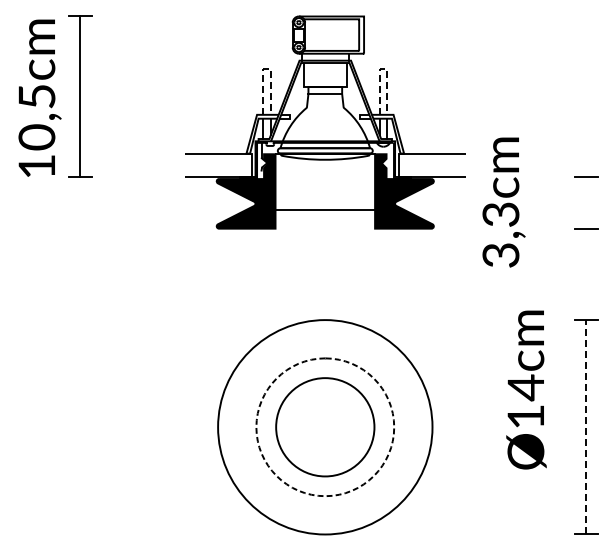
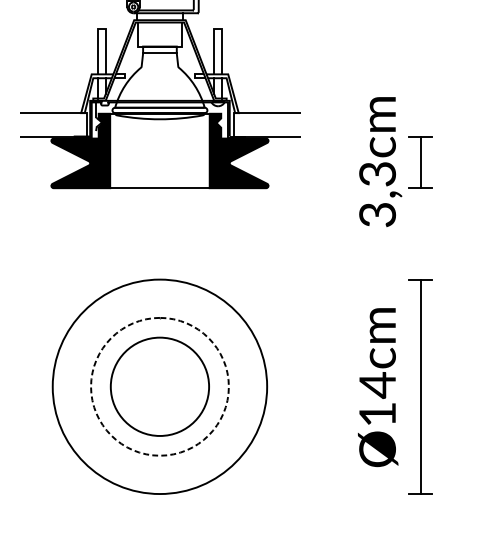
line: (267, 69) -> (102, 29), dashed -> solid
line: (383, 69) -> (218, 29), dashed -> solid
text: (503, 202) -> (380, 162), moved
line: (586, 202) -> (421, 162), added
line: (325, 209) -> (160, 188), moved
text: (526, 389) -> (378, 387), moved
line: (586, 426) -> (421, 386), dashed -> solid

